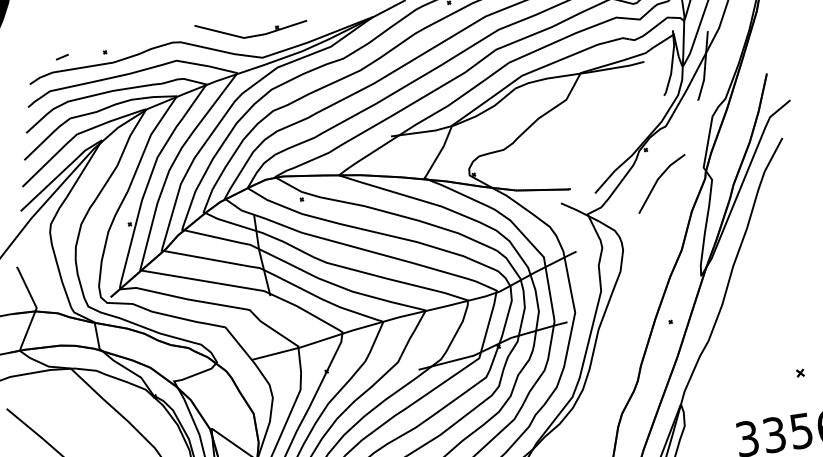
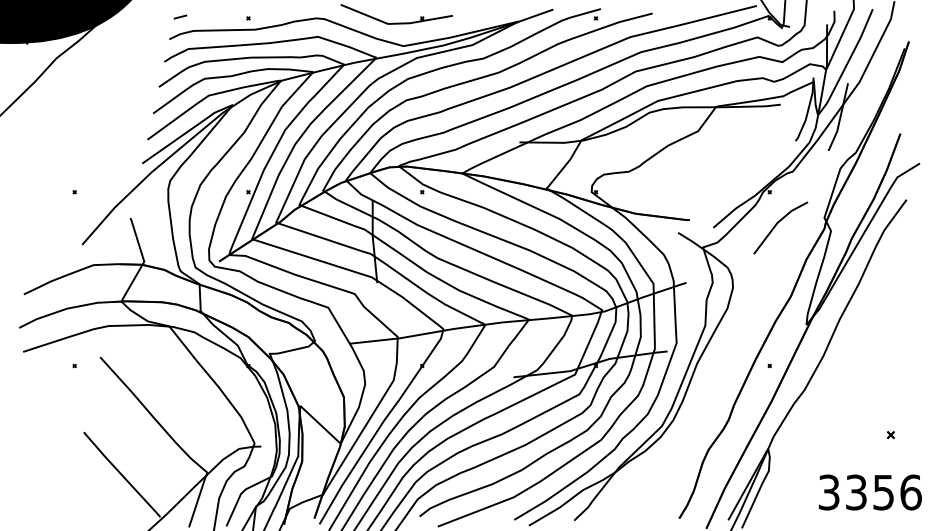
line: (62, 56) -> (180, 16), moved

